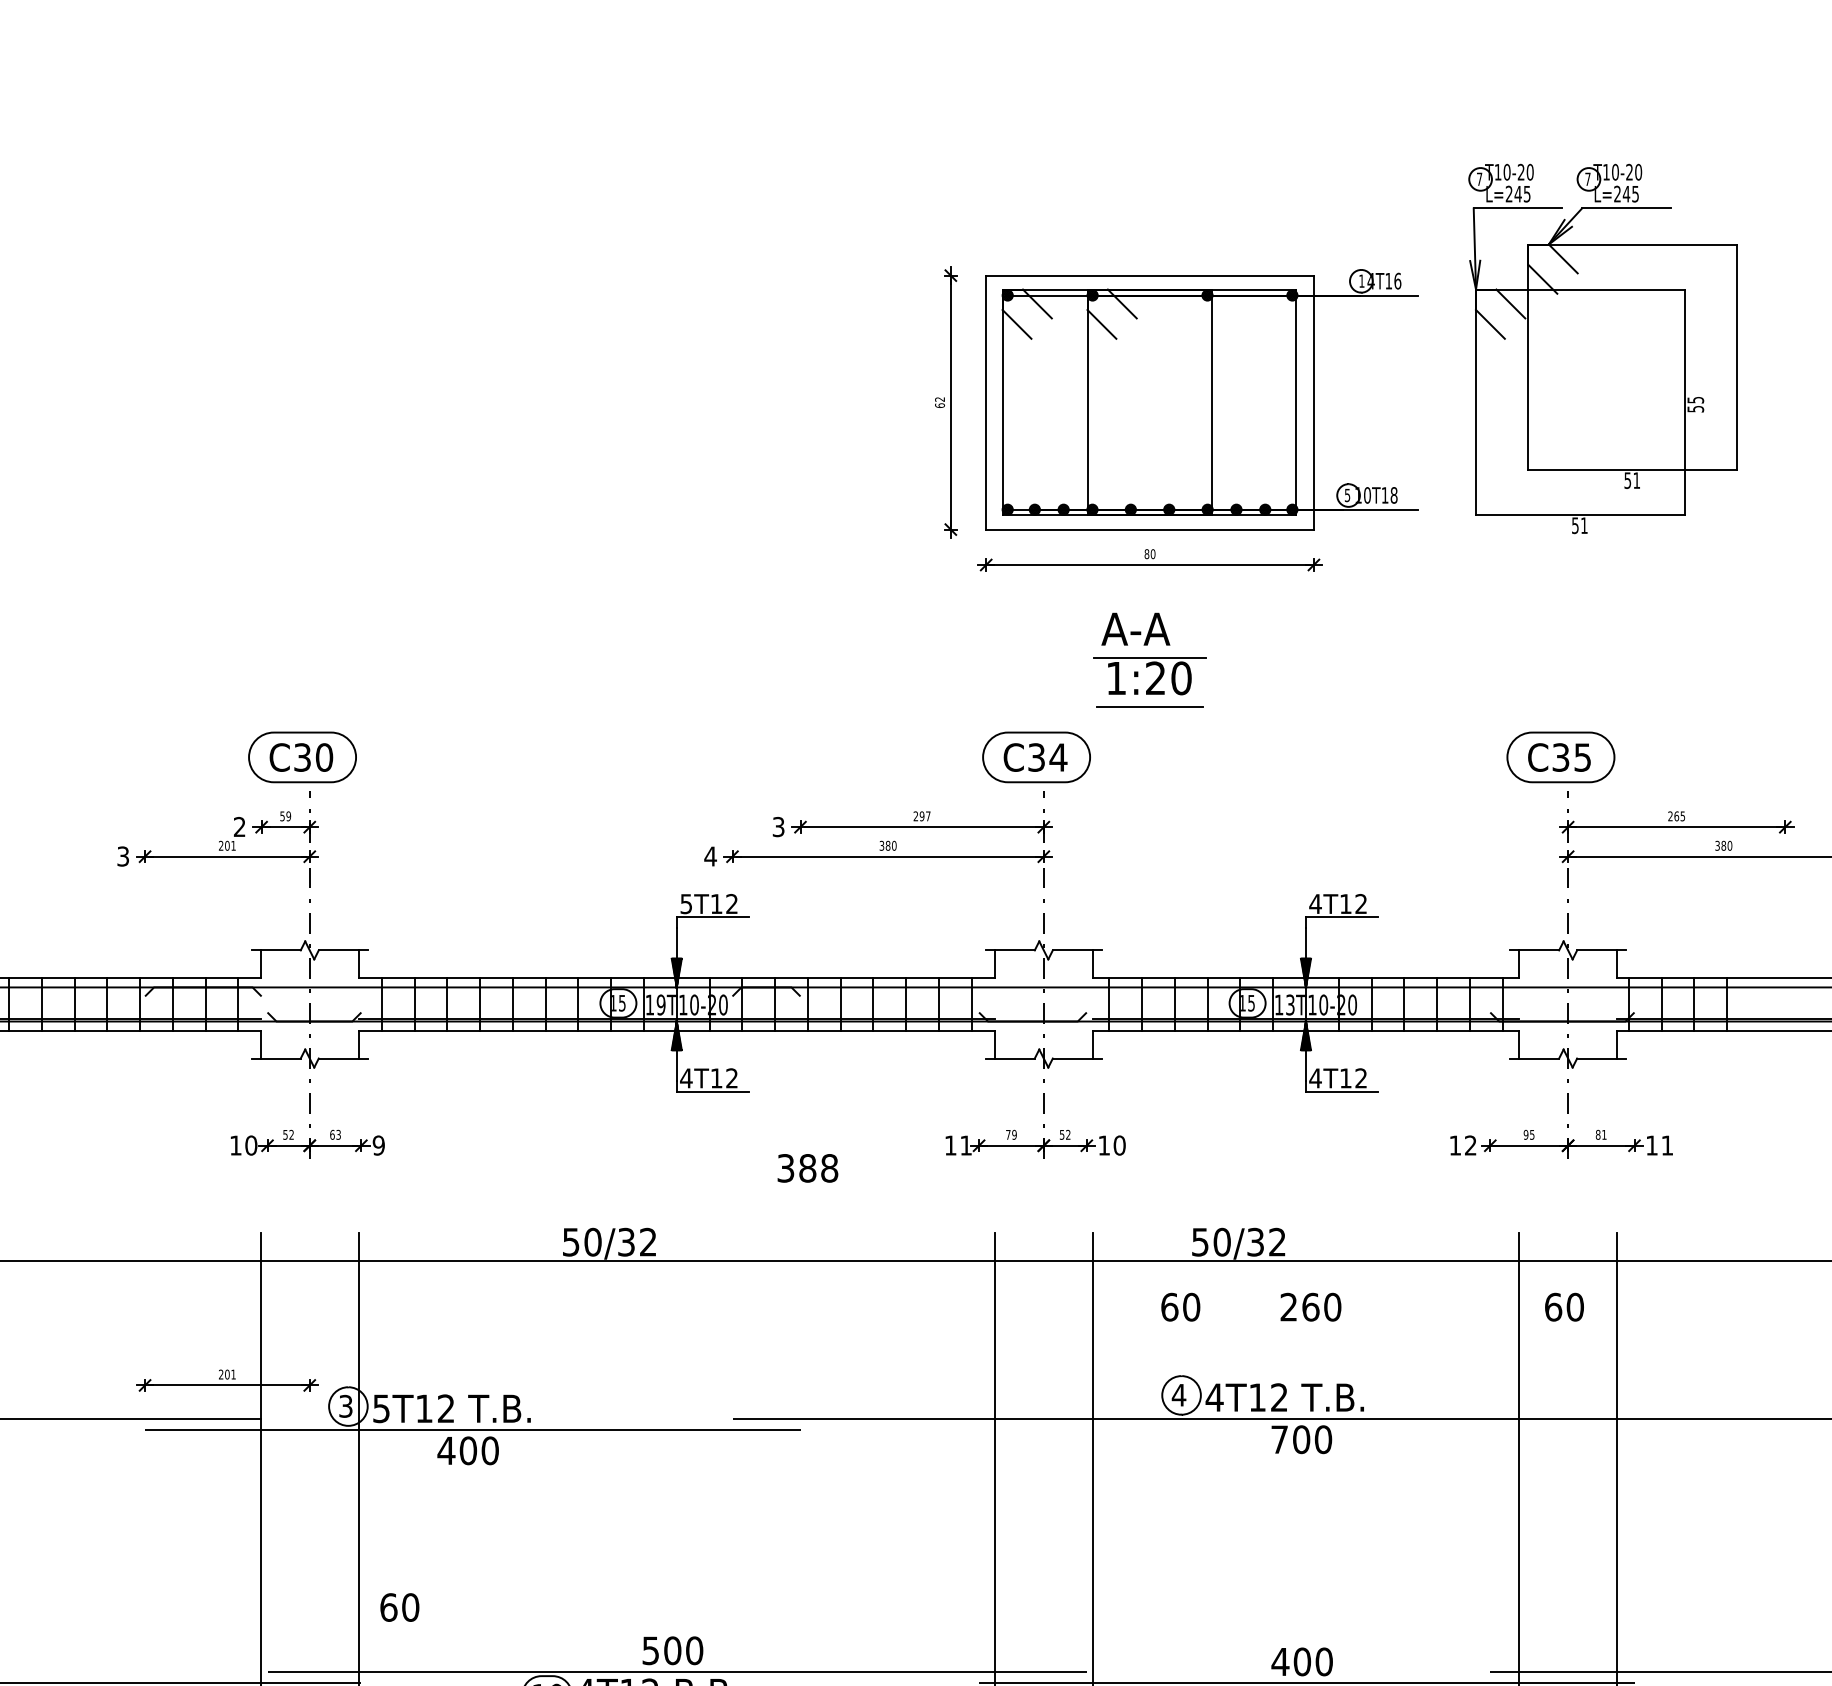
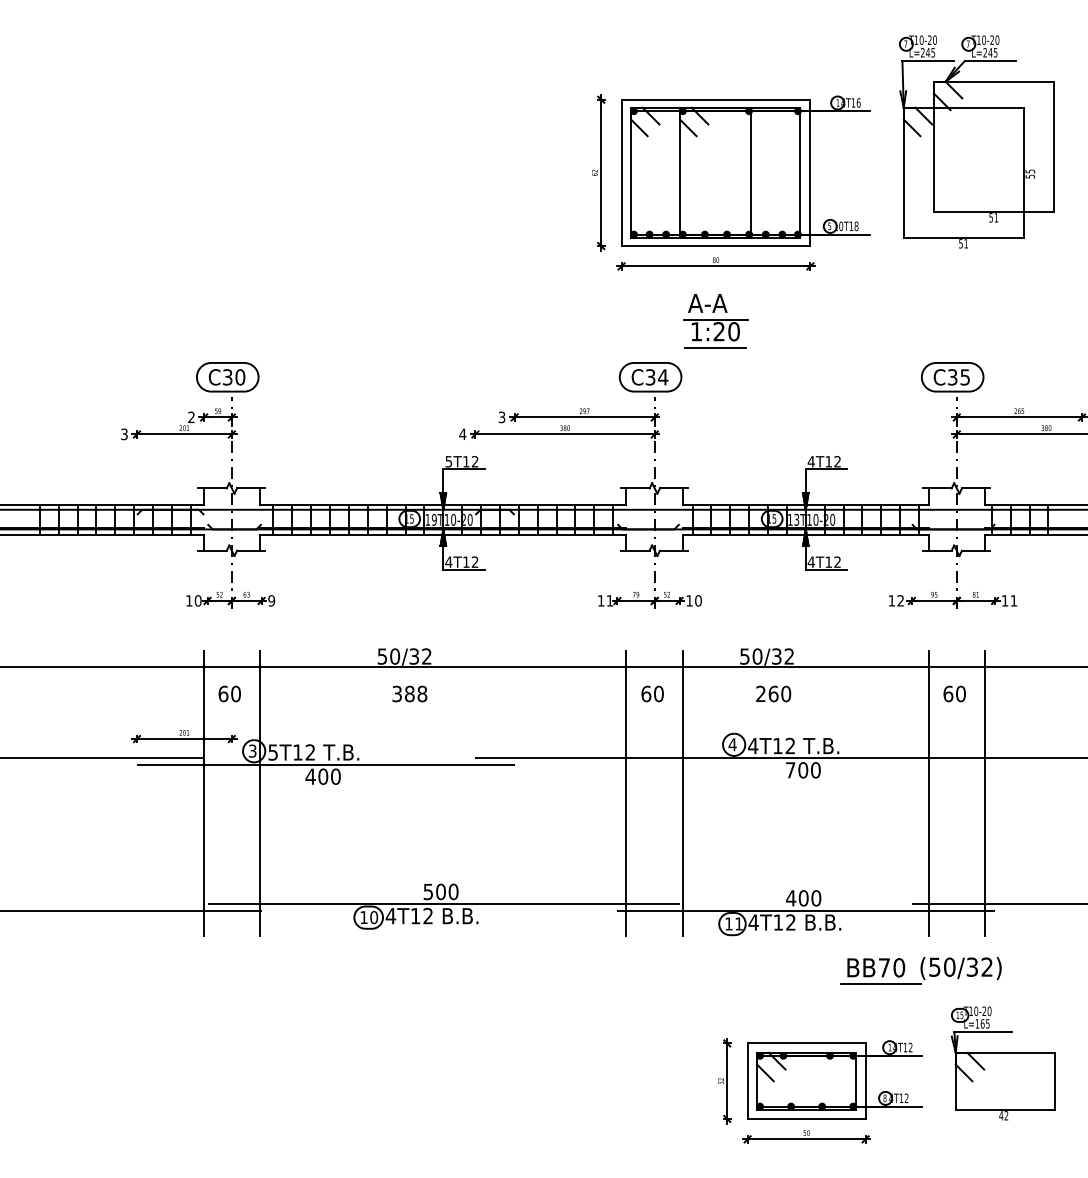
text: (807, 1167) -> (409, 693), moved
text: (1180, 1306) -> (652, 693), moved
text: (1310, 1306) -> (773, 693), moved
text: (399, 1606) -> (229, 693), moved

